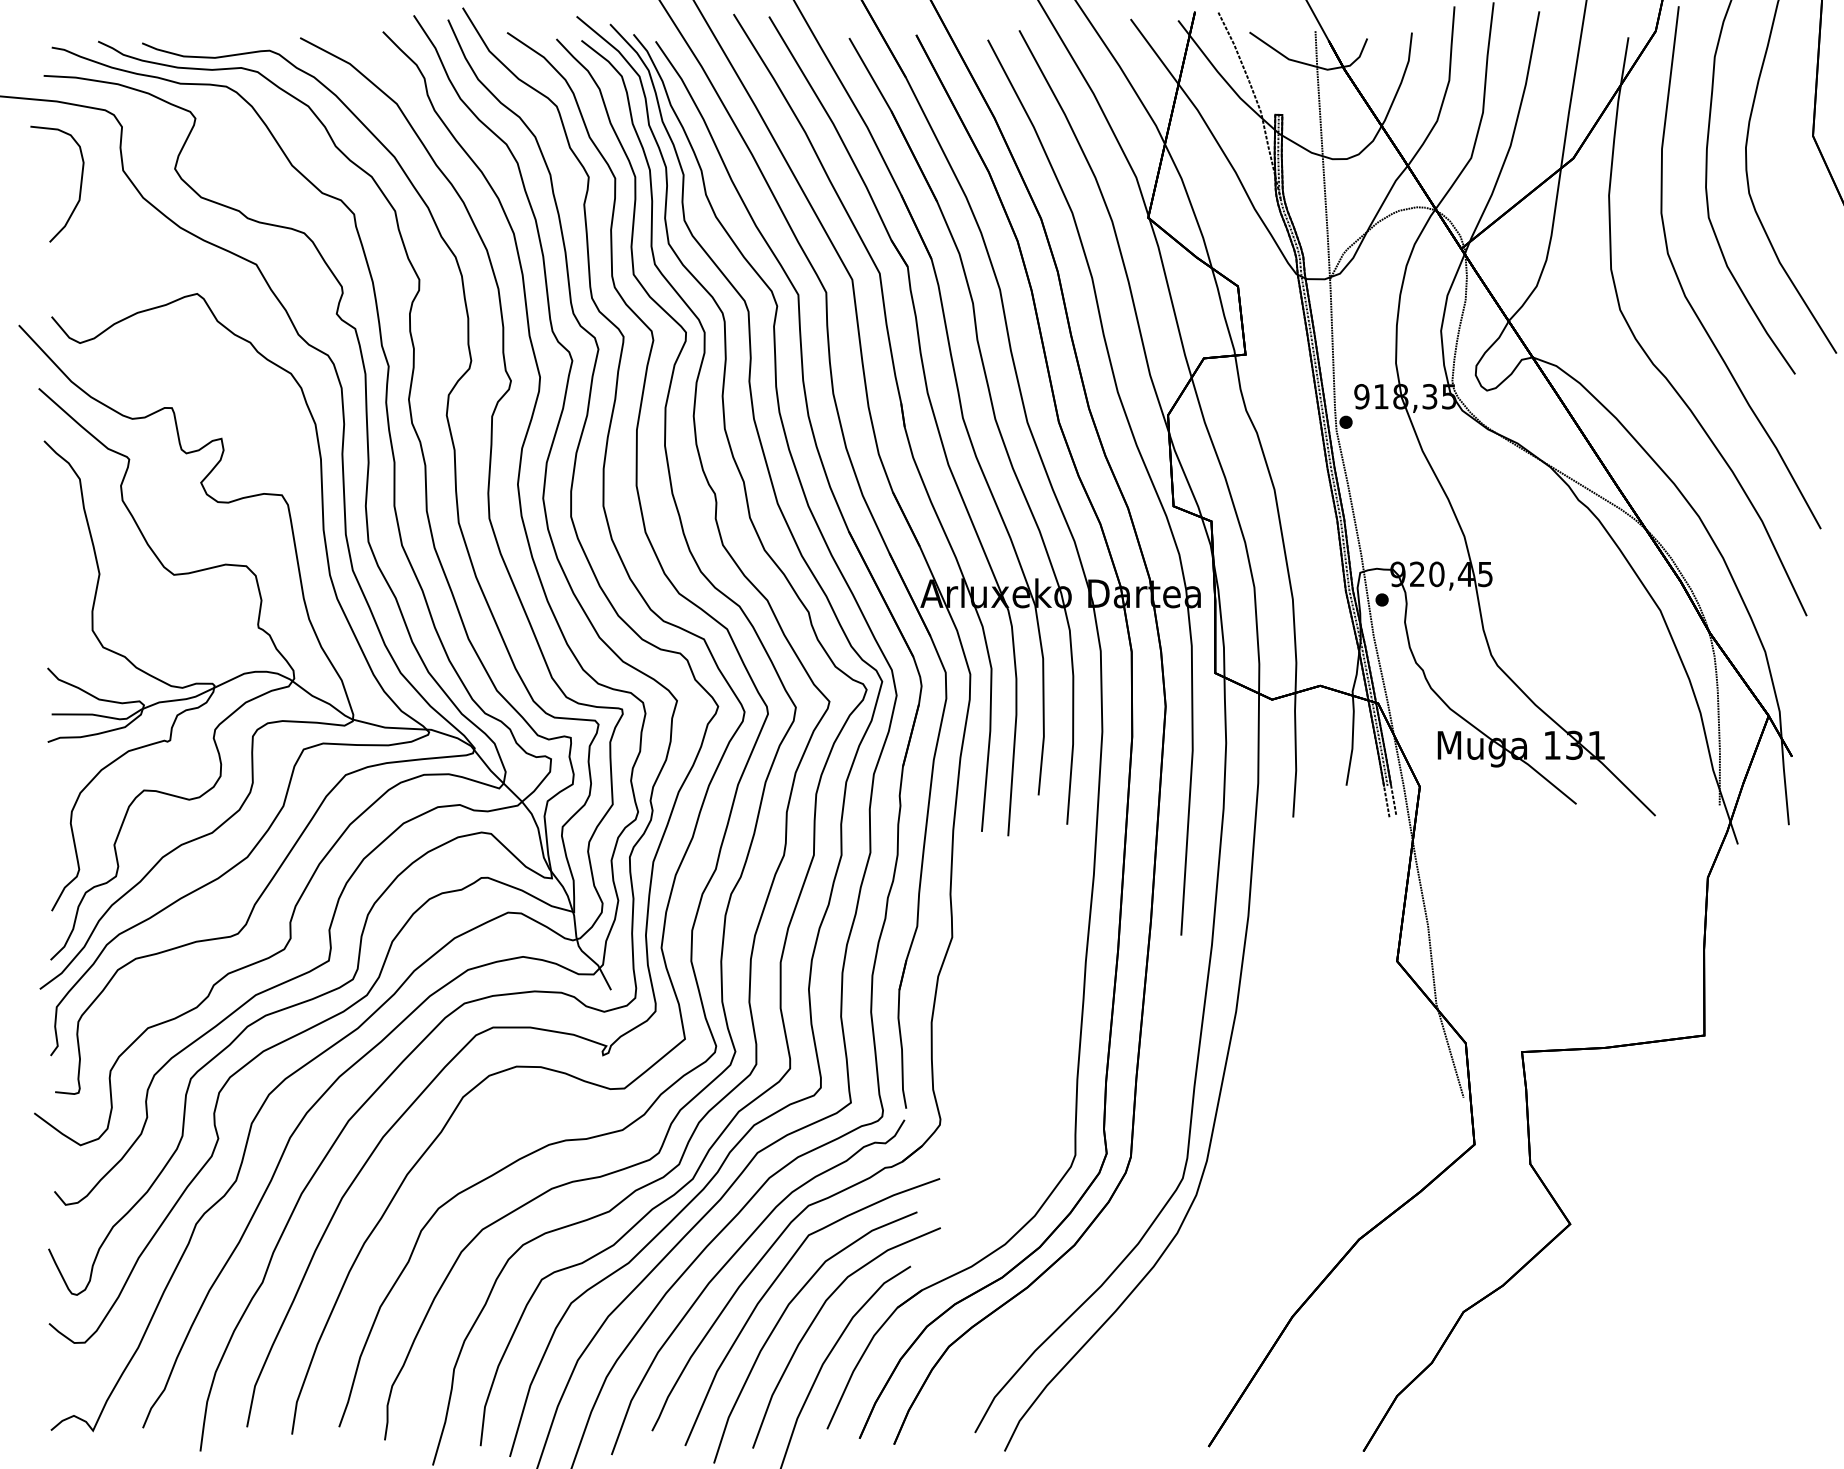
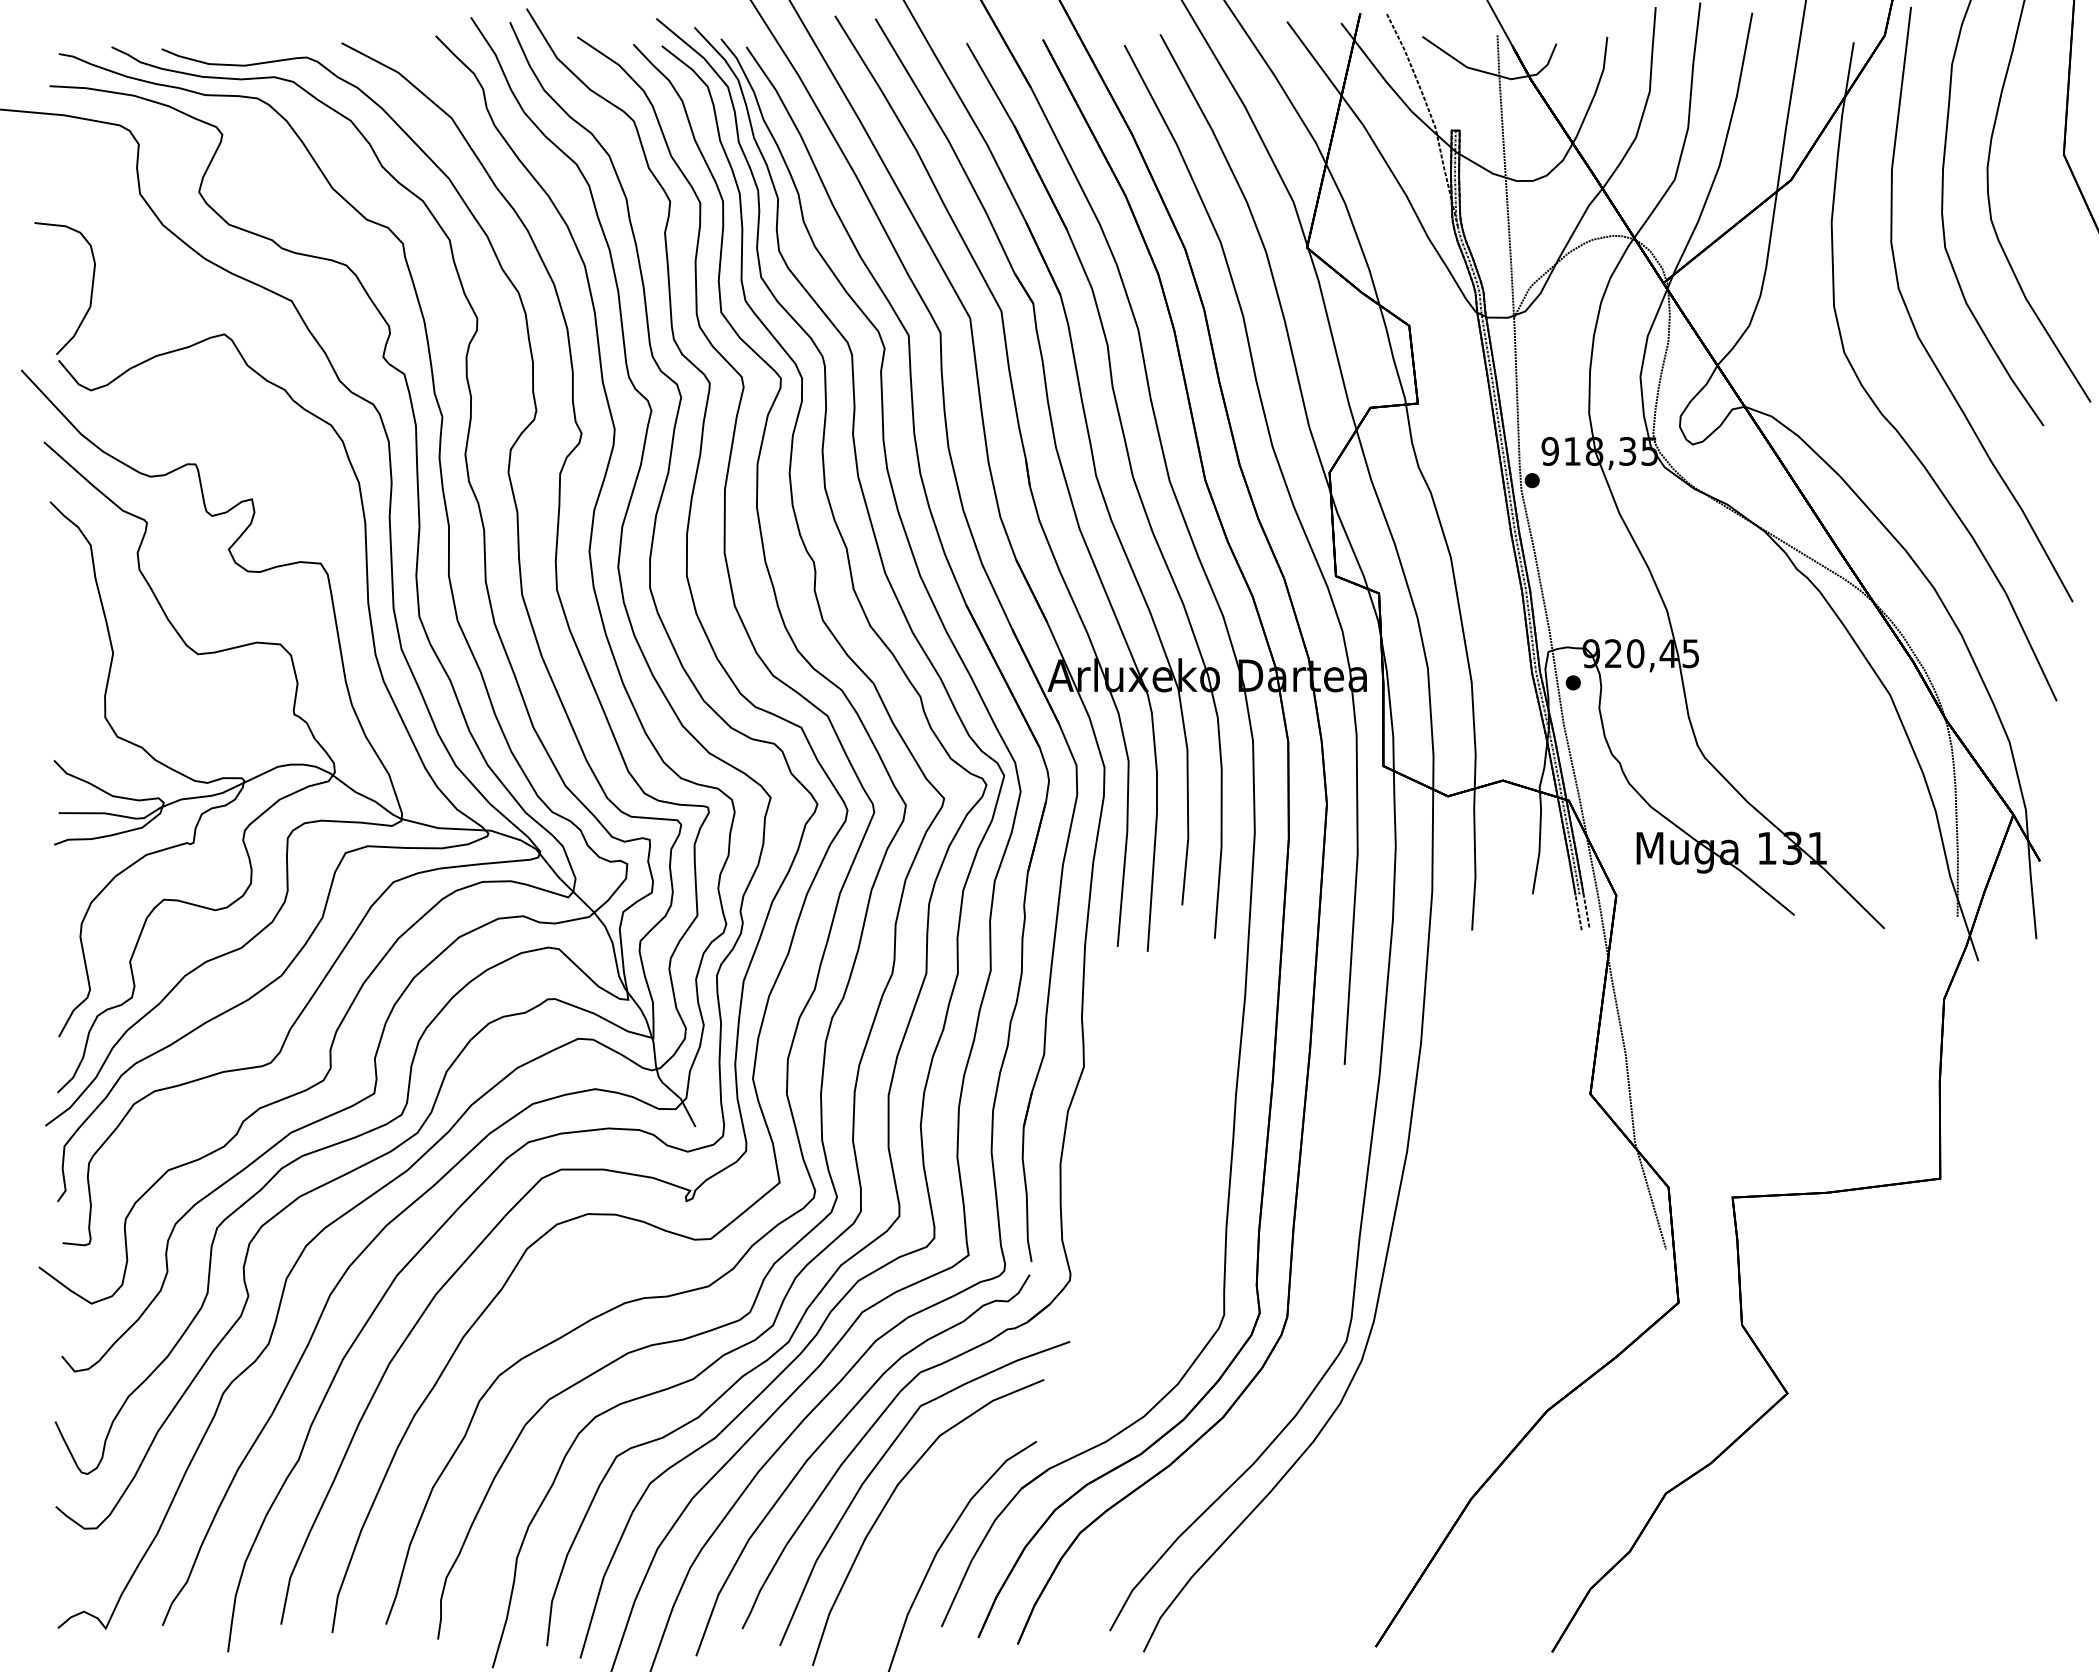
curve: (79, 189) -> (90, 294), moved
curve: (817, 1316) -> (930, 1498), removed

